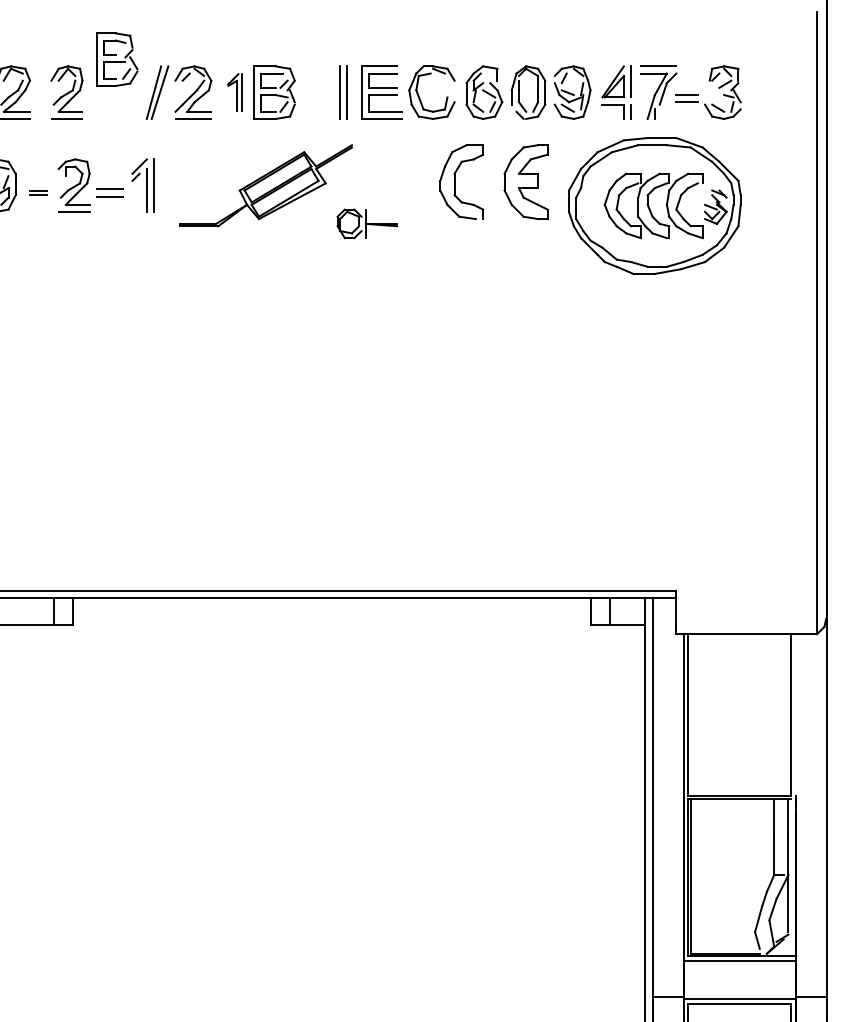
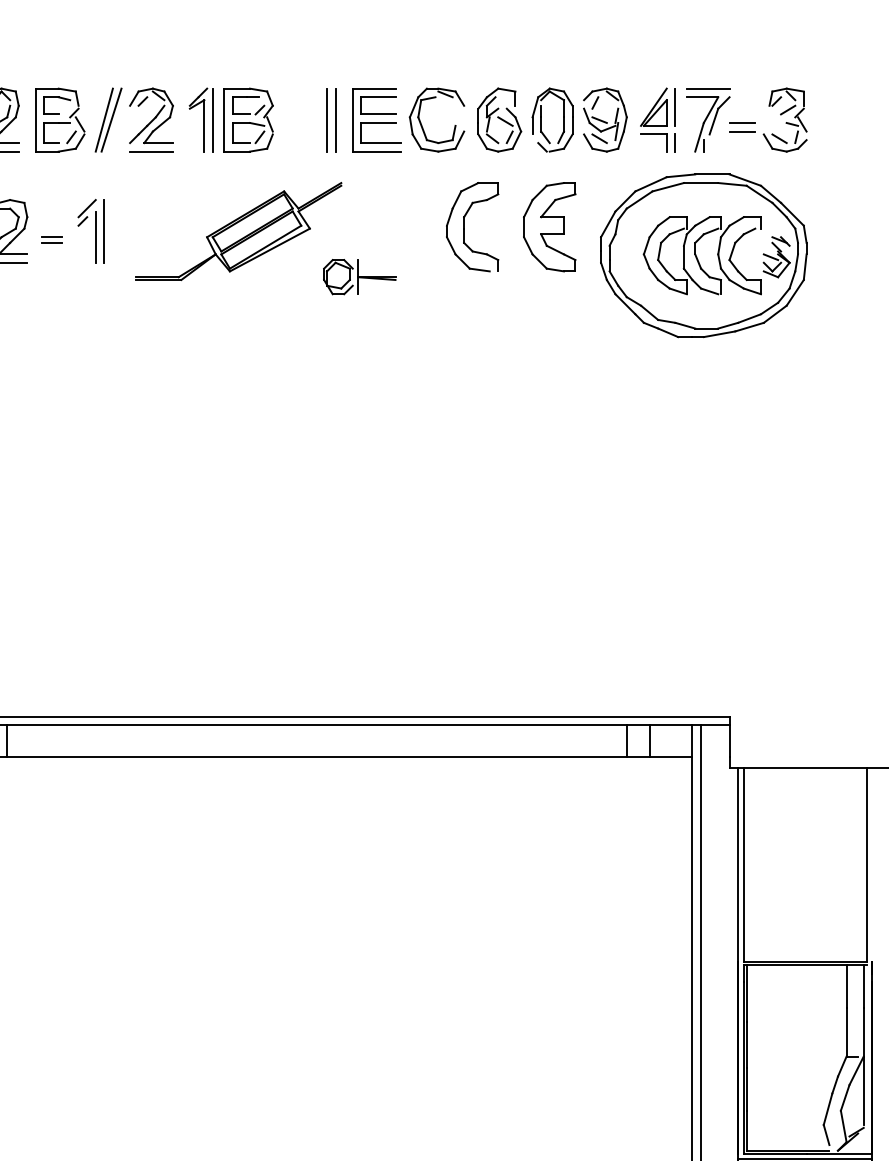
part: (117, 59) -> (60, 119), moved
part: (234, 92) -> (200, 119), size x1.43
part: (109, 192) -> (51, 239), size x0.62
line: (331, 624) -> (316, 756), added

